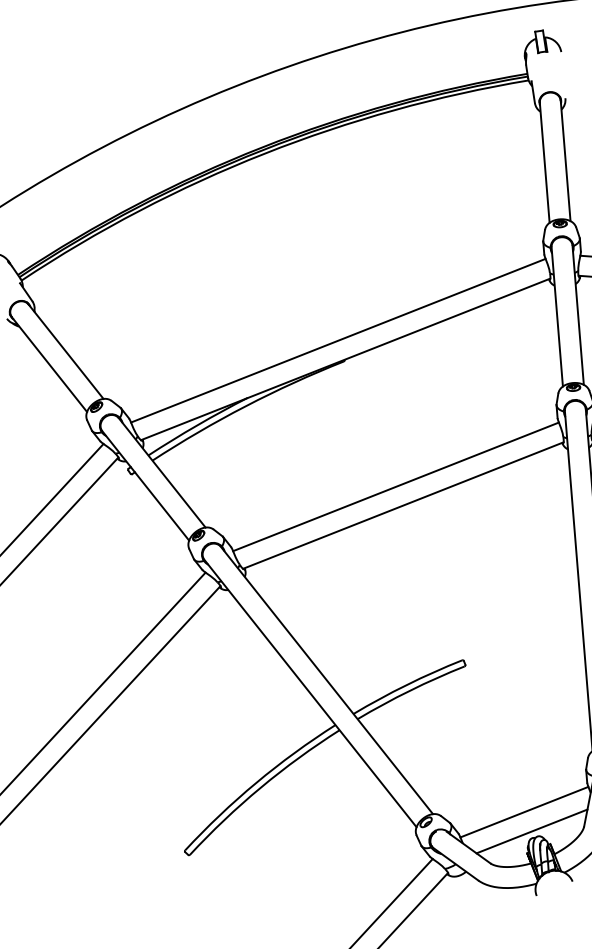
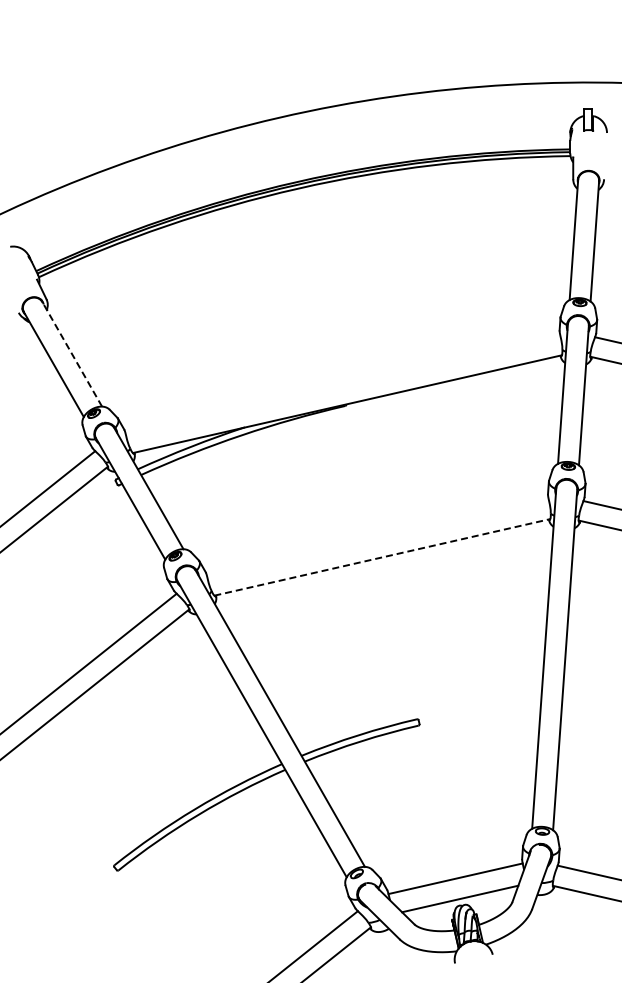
line: (337, 340) -> (342, 384), removed
line: (65, 351) -> (71, 353), solid -> dashed
line: (395, 486) -> (377, 537), removed
line: (403, 505) -> (382, 557), solid -> dashed

